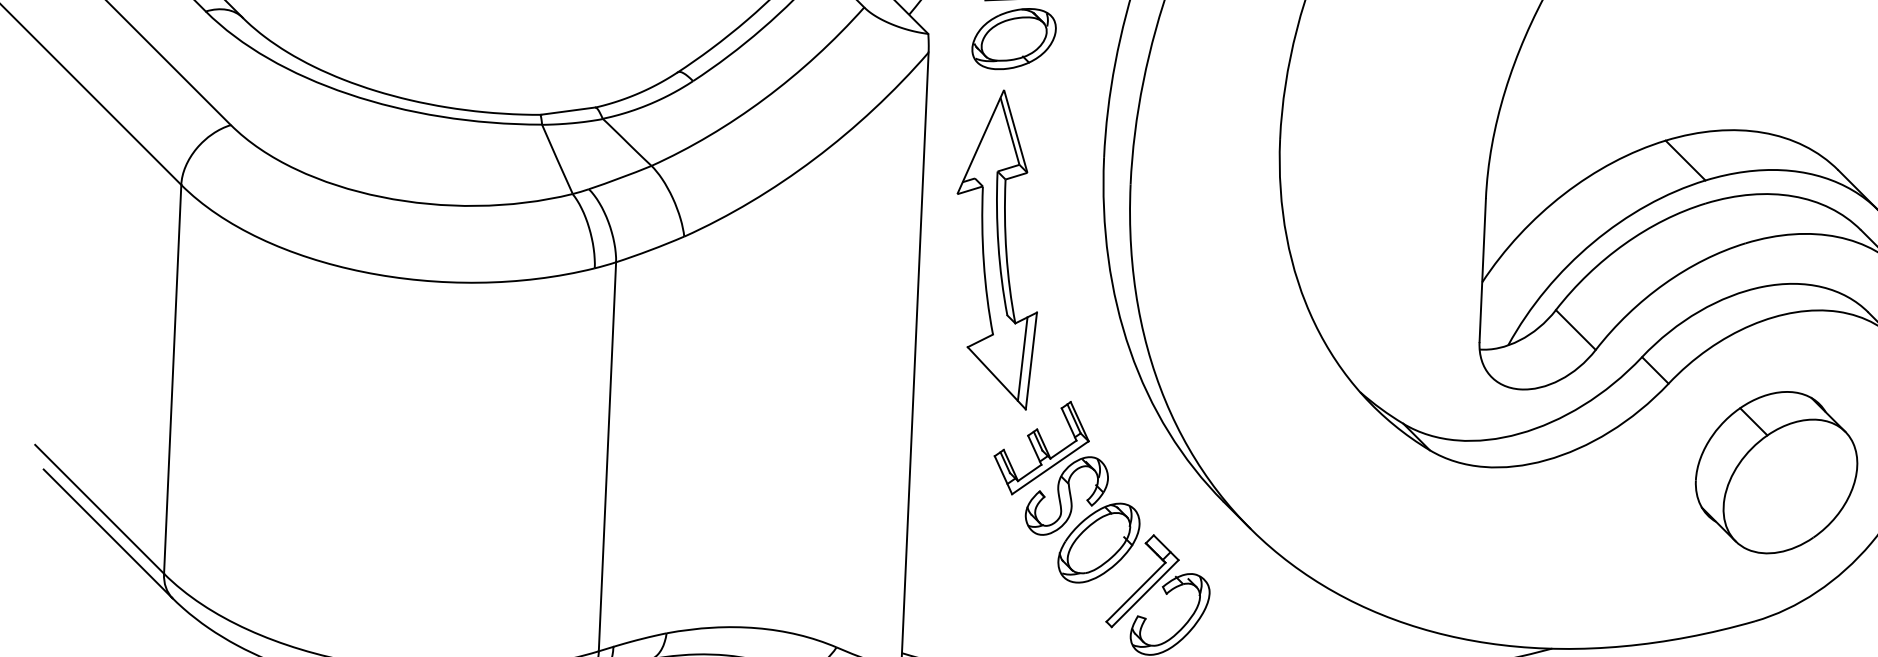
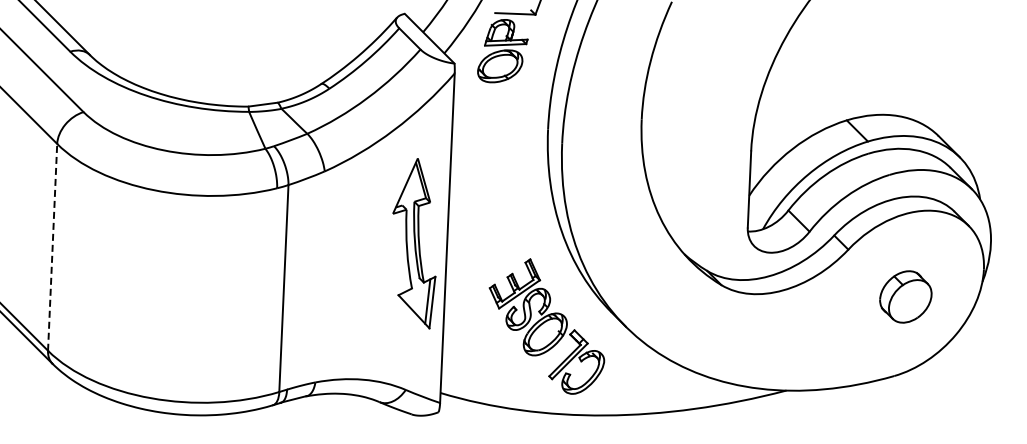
part: (997, 249) -> (414, 243), moved
line: (172, 379) -> (52, 247), solid -> dashed
part: (1776, 471) -> (905, 296), size x0.6

